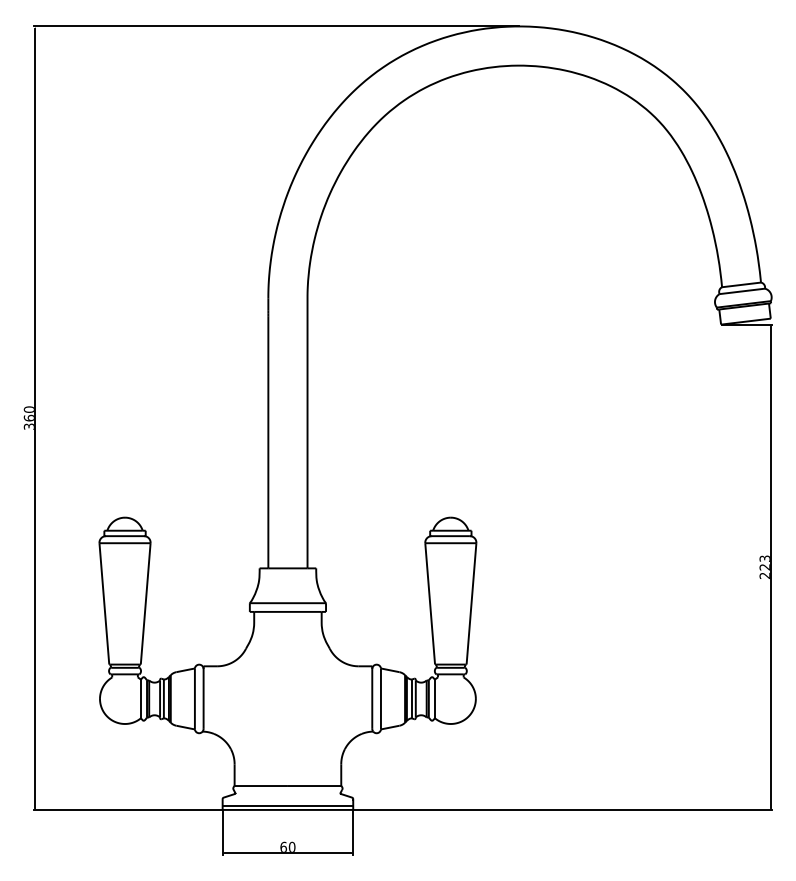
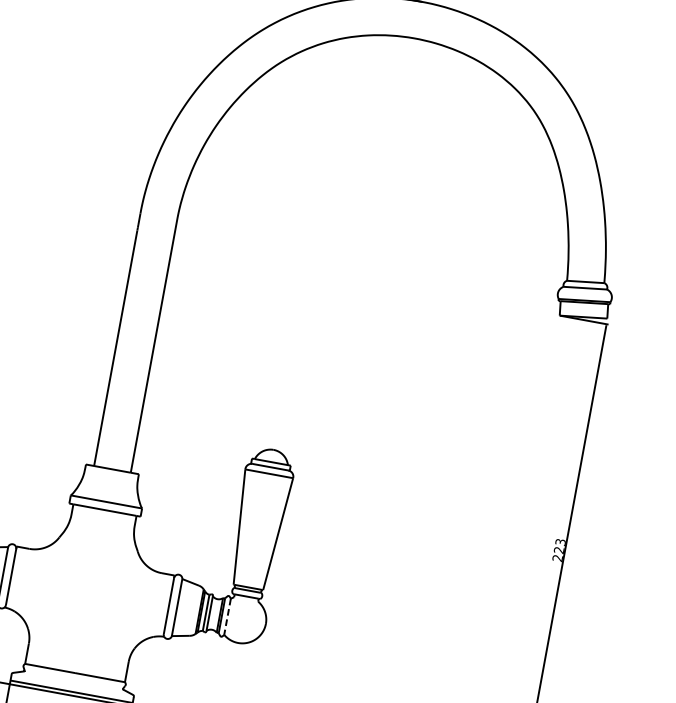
line: (434, 699) -> (227, 617), solid -> dashed

